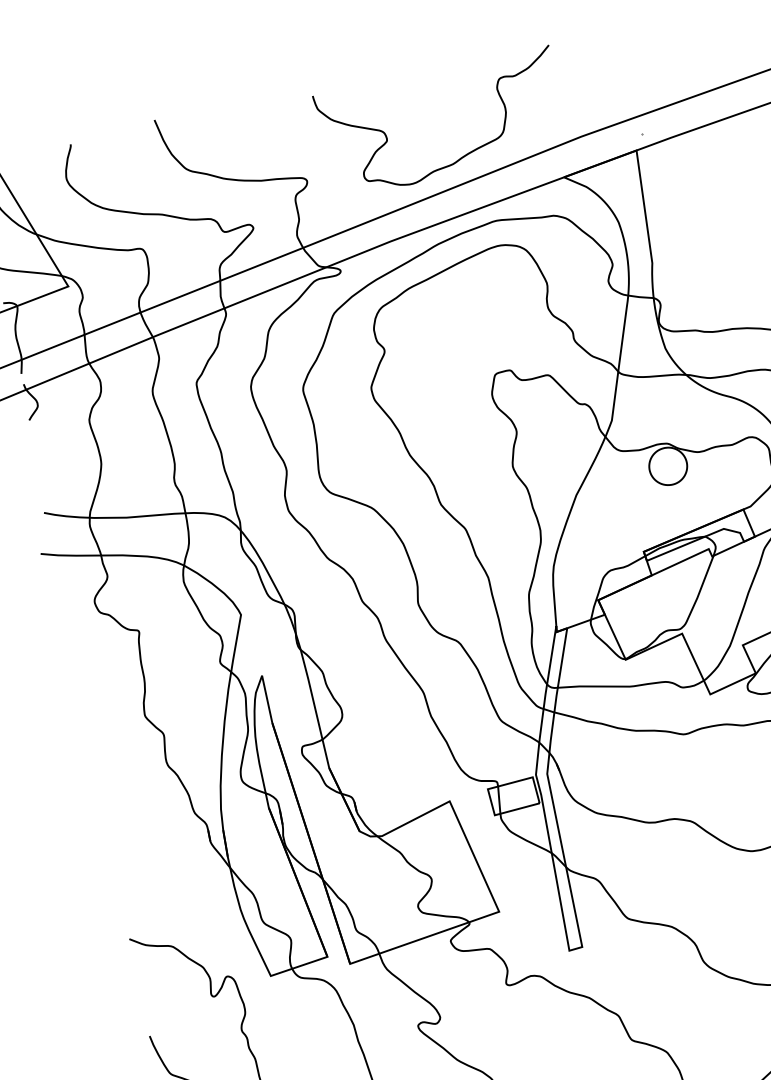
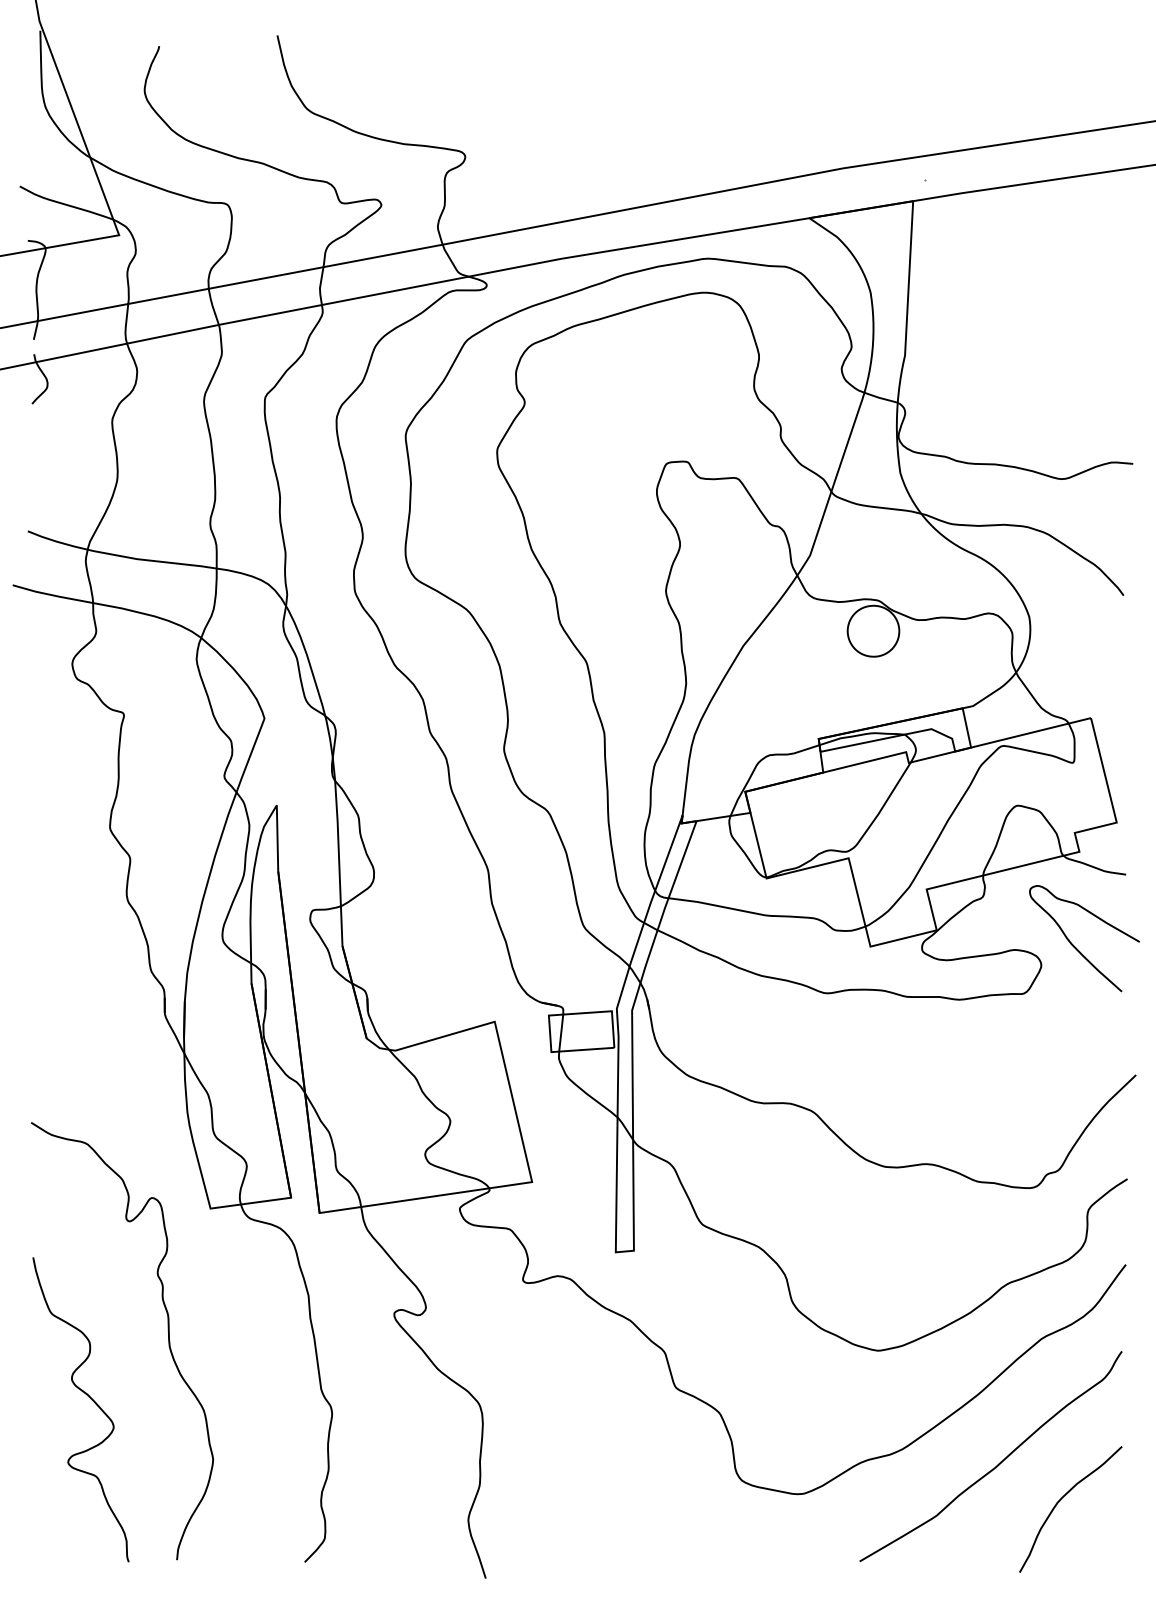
curve: (463, 155) -> (680, 163), removed

